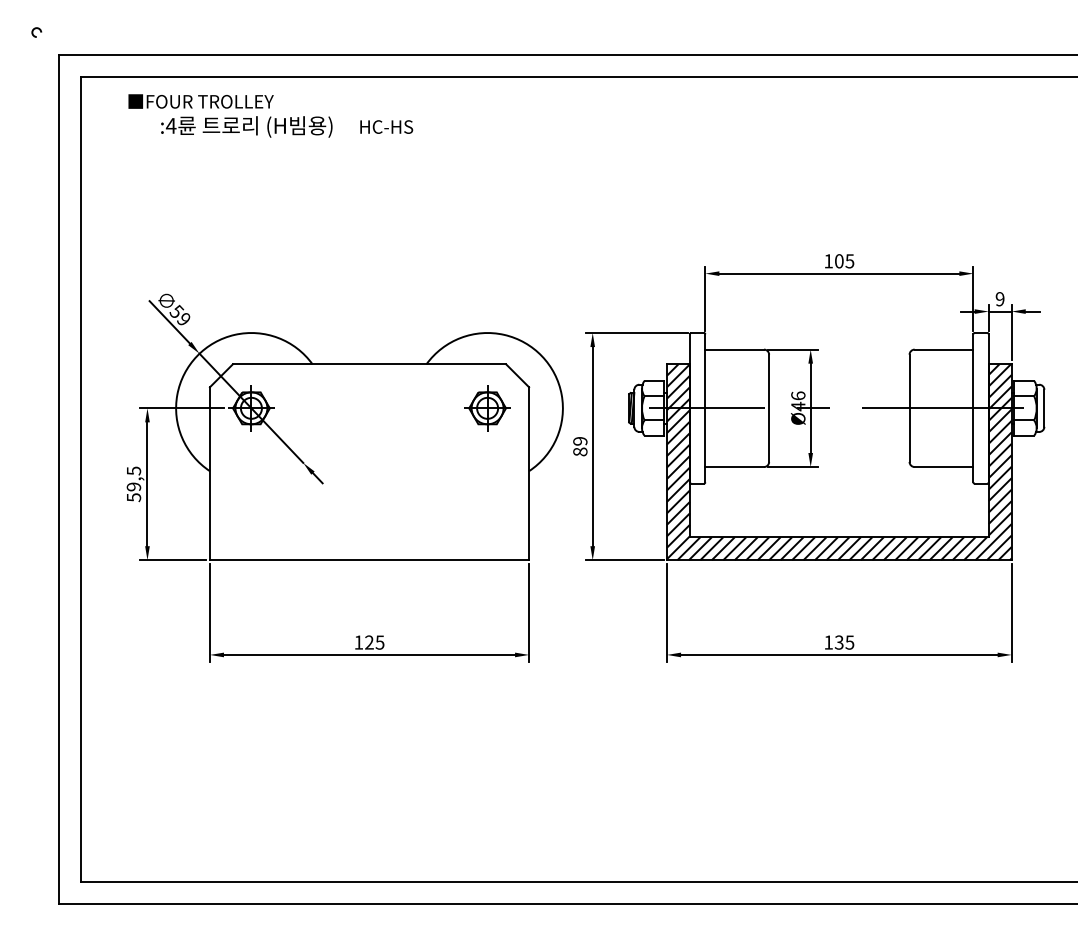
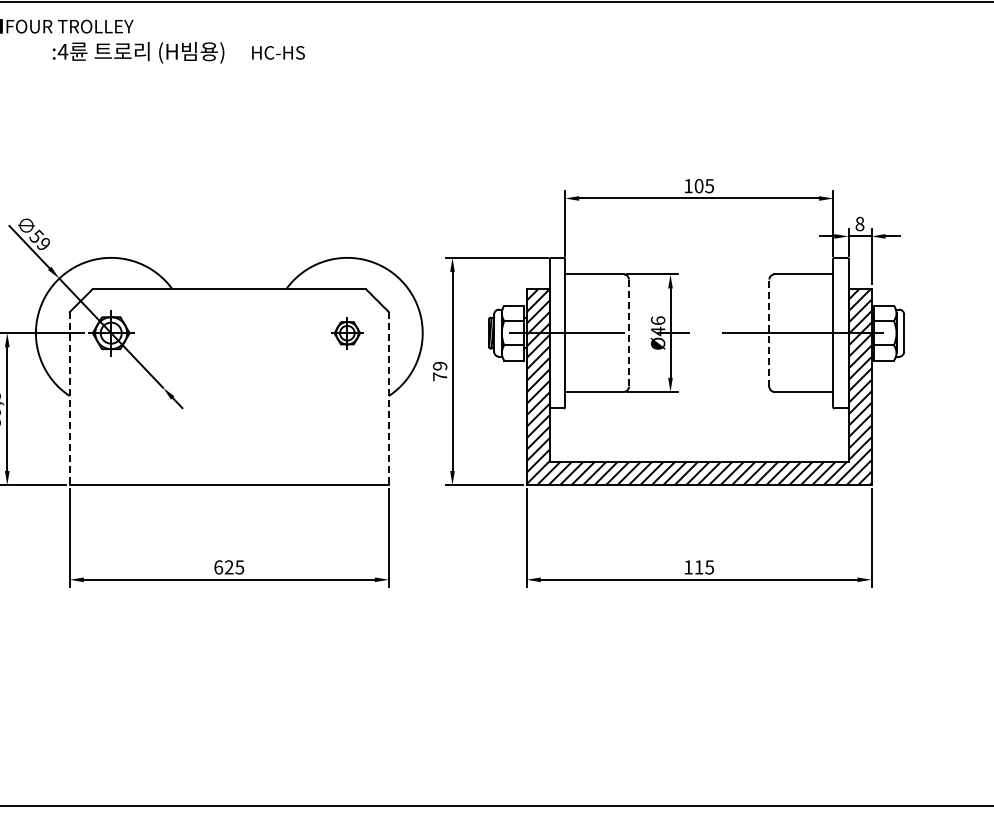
text: (287, 126) -> (179, 52), moved
text: (999, 299) -> (859, 224), 9 -> 8
part: (487, 408) -> (347, 333), size x0.7
line: (769, 408) -> (629, 333), solid -> dashed
line: (909, 408) -> (769, 333), solid -> dashed
text: (580, 451) -> (440, 376), 89 -> 79
line: (209, 474) -> (69, 399), solid -> dashed
line: (529, 474) -> (389, 399), solid -> dashed
text: (358, 642) -> (218, 567), 125 -> 625
text: (838, 642) -> (698, 567), 135 -> 115

